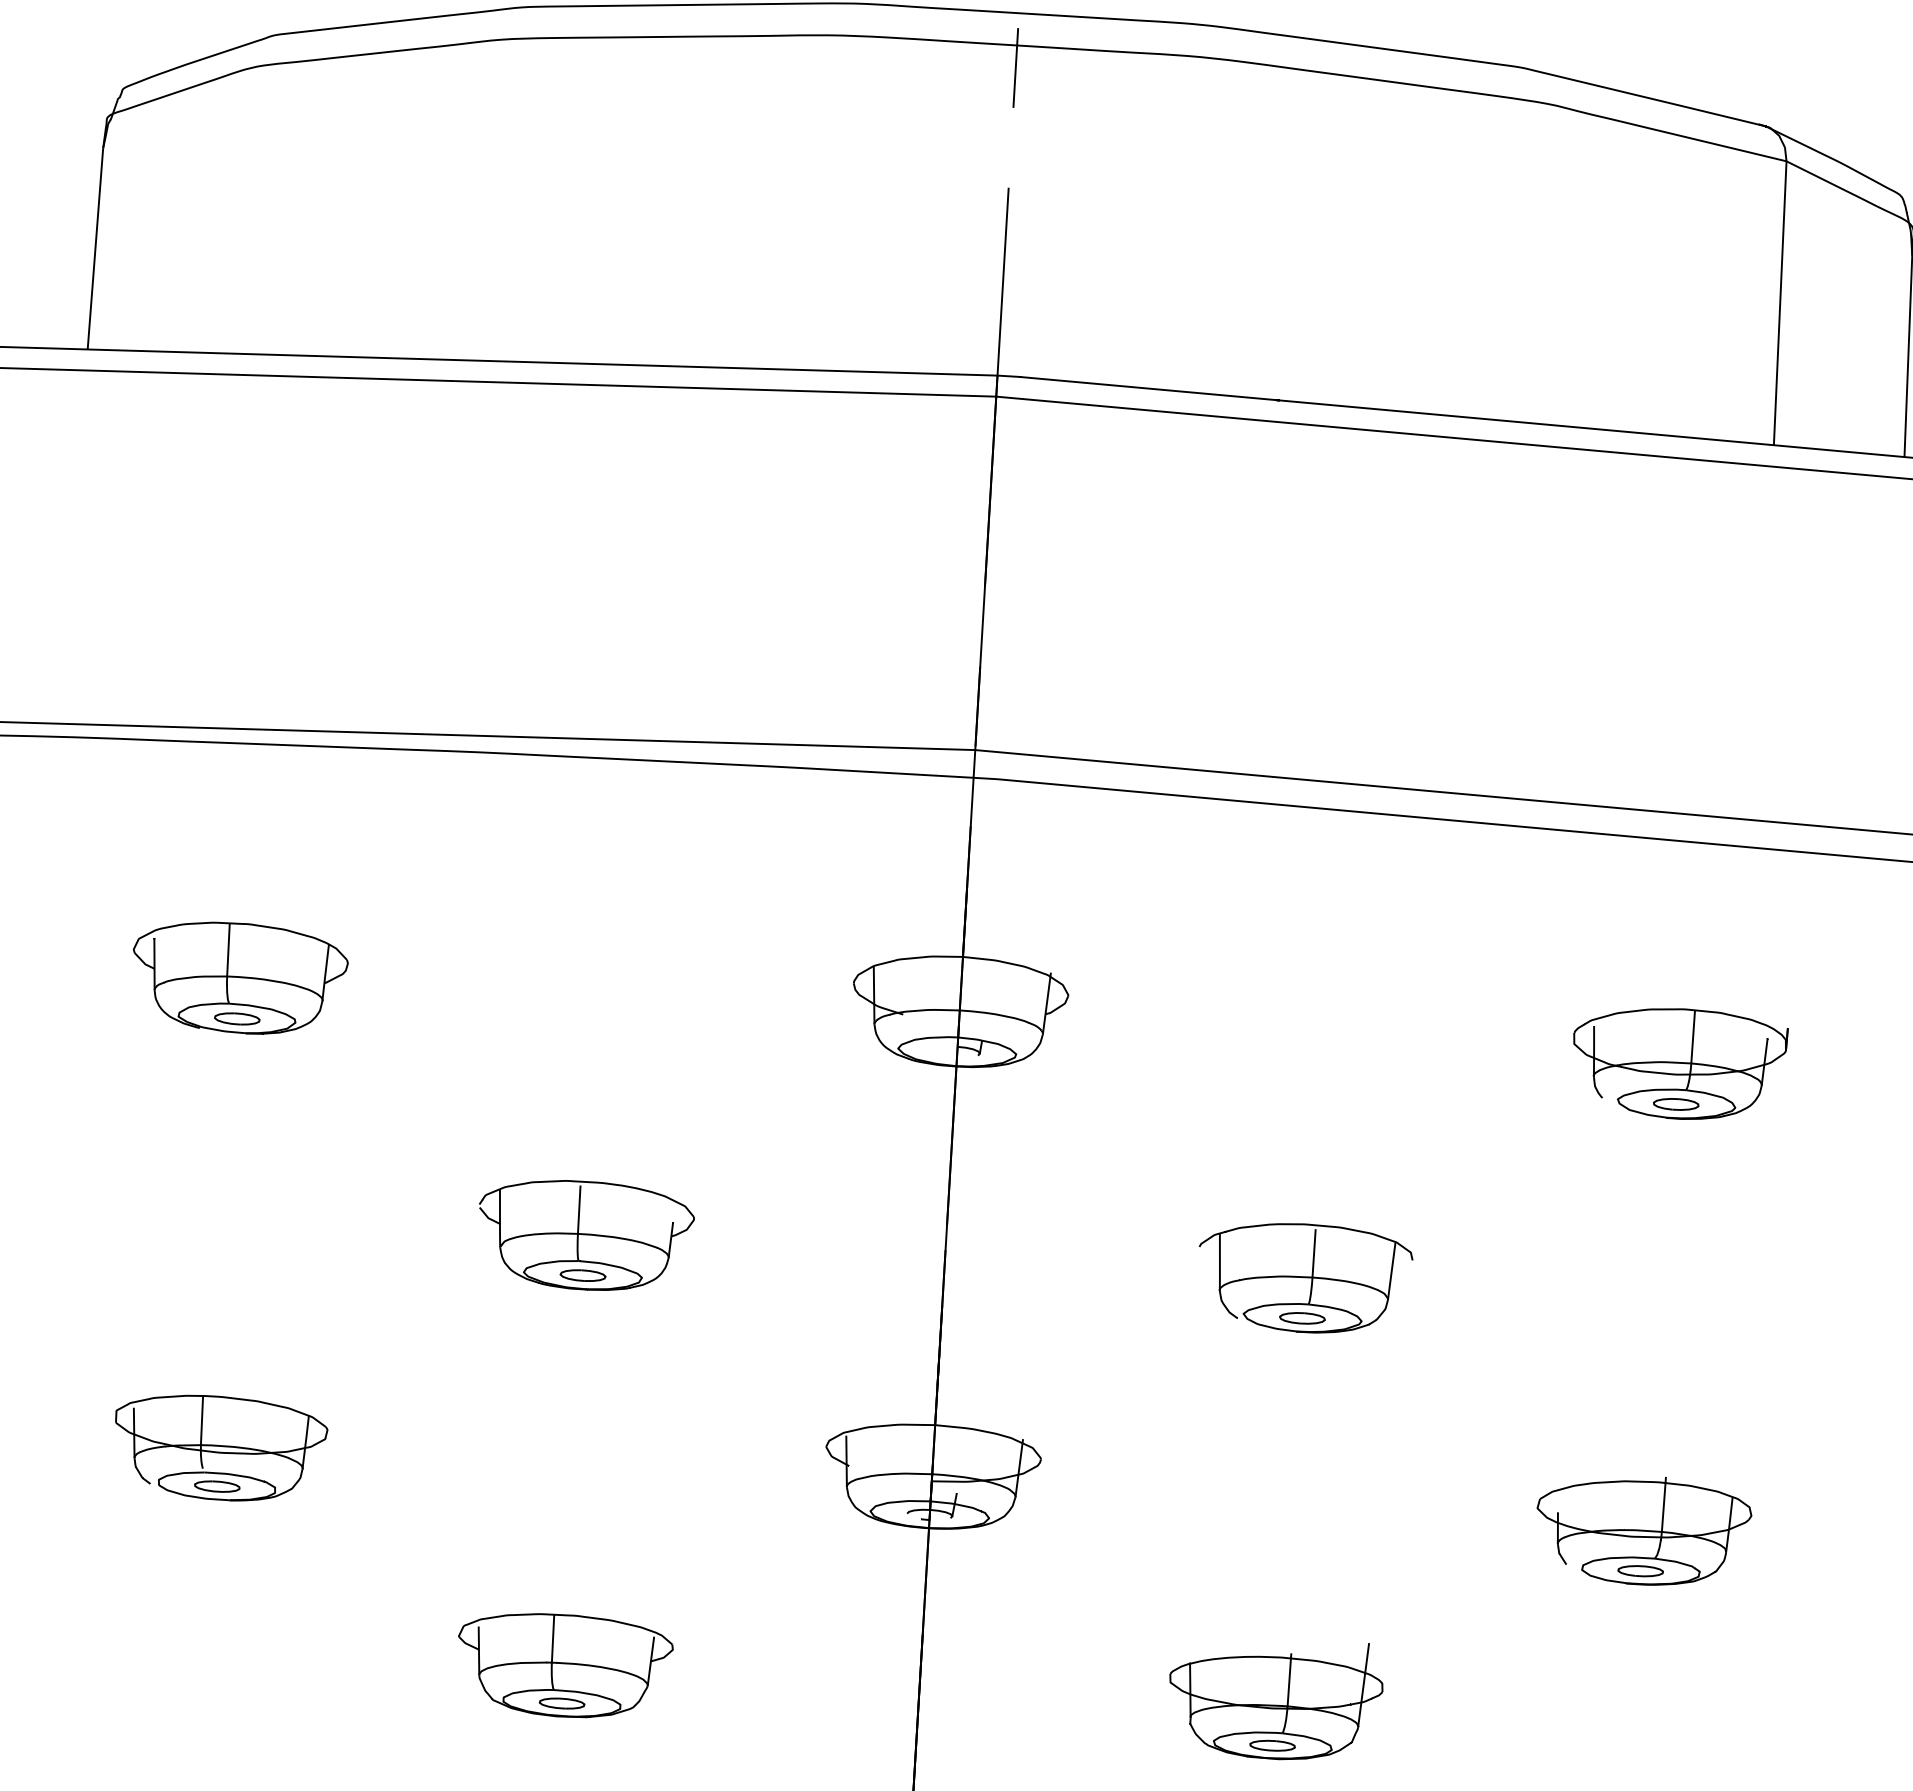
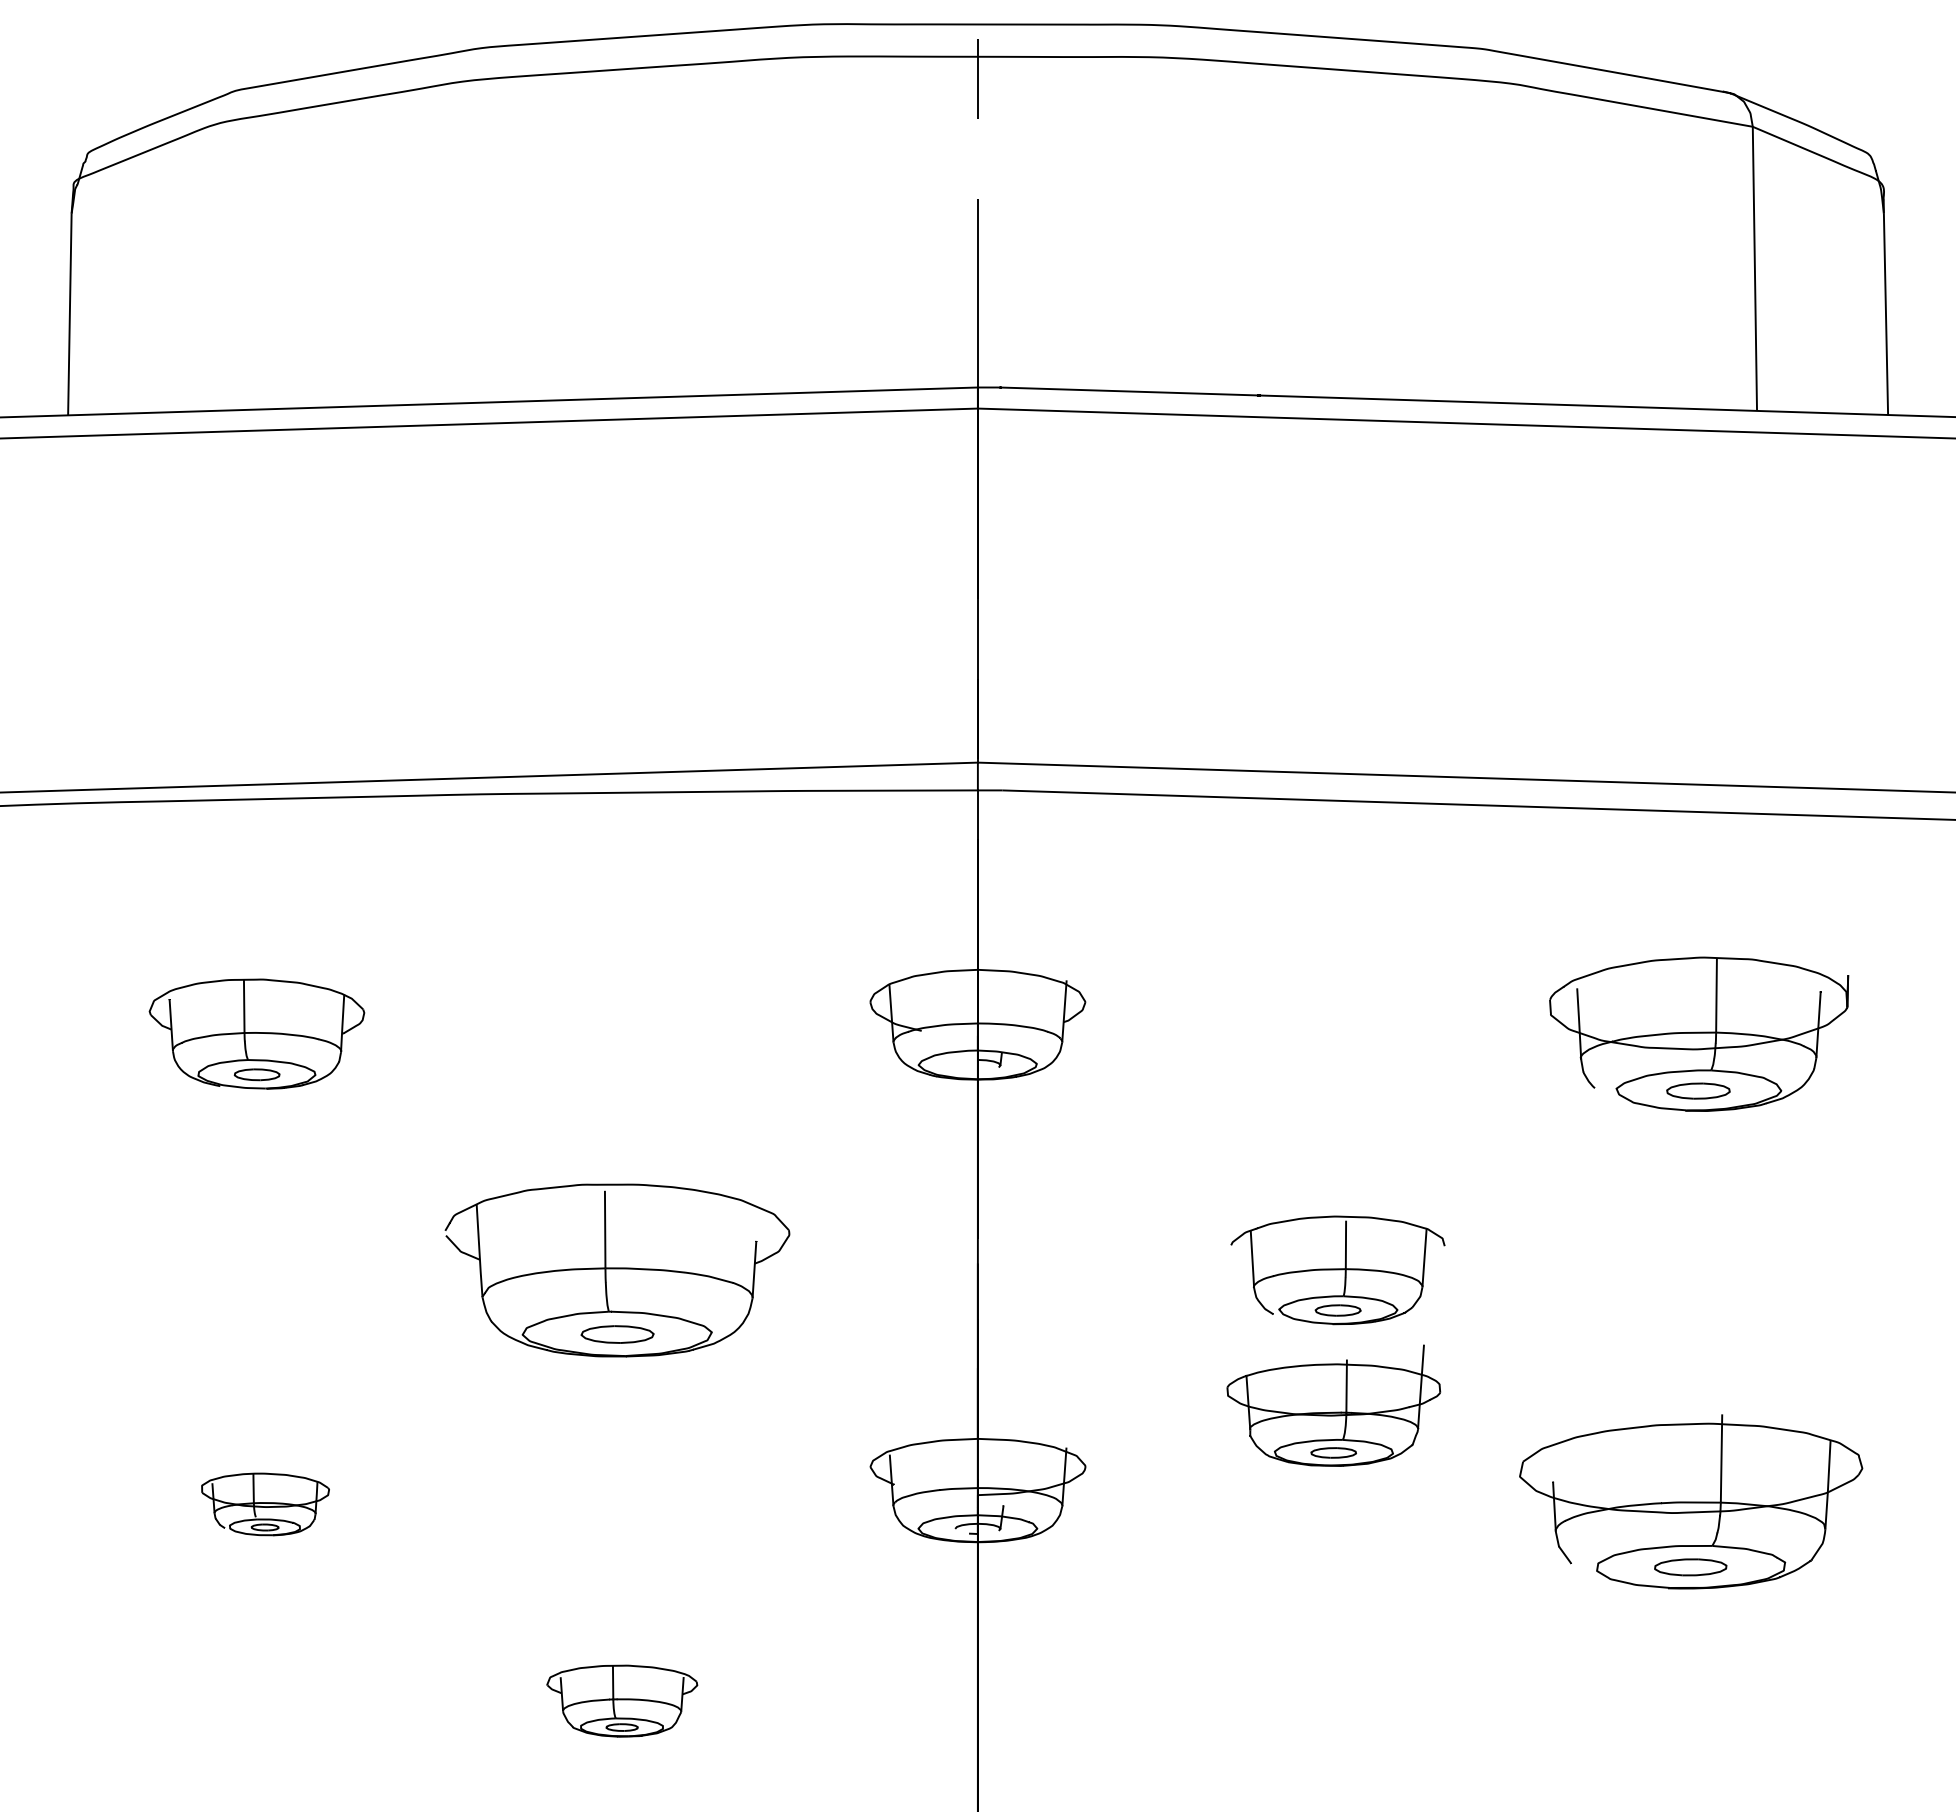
part: (1678, 1063) -> (1698, 1033), size x1.4
part: (585, 1235) -> (617, 1270), size x1.6
part: (220, 1448) -> (265, 1504), size x0.6
part: (1642, 1529) -> (1690, 1501), size x1.6
part: (564, 1665) -> (622, 1700), size x0.7
part: (1275, 1698) -> (1333, 1405), moved

